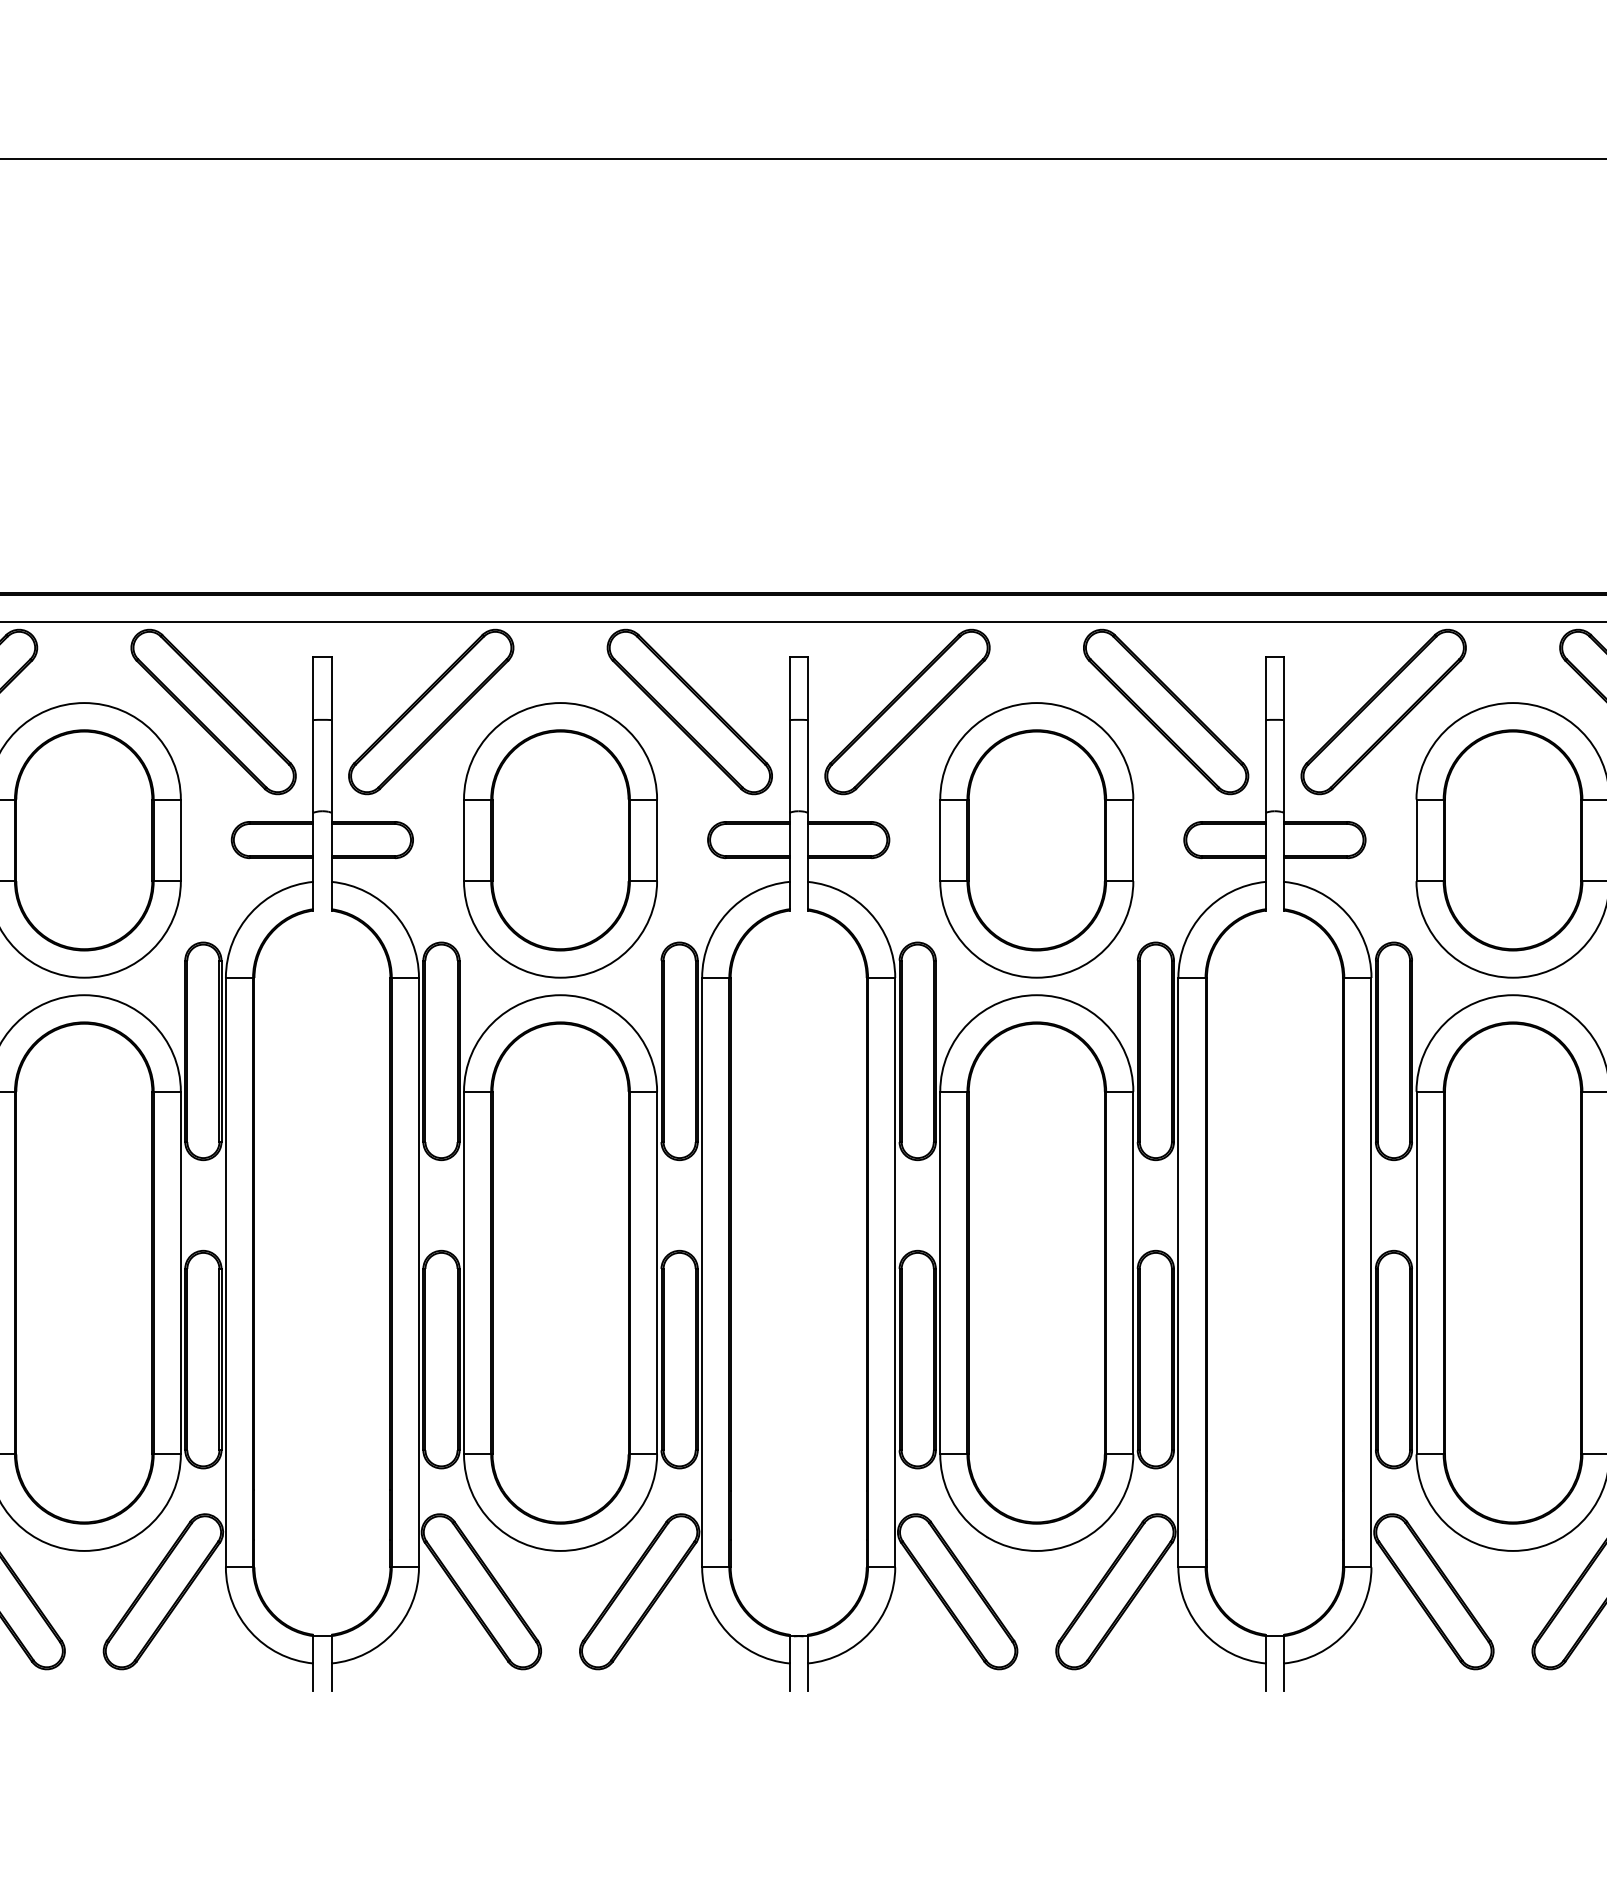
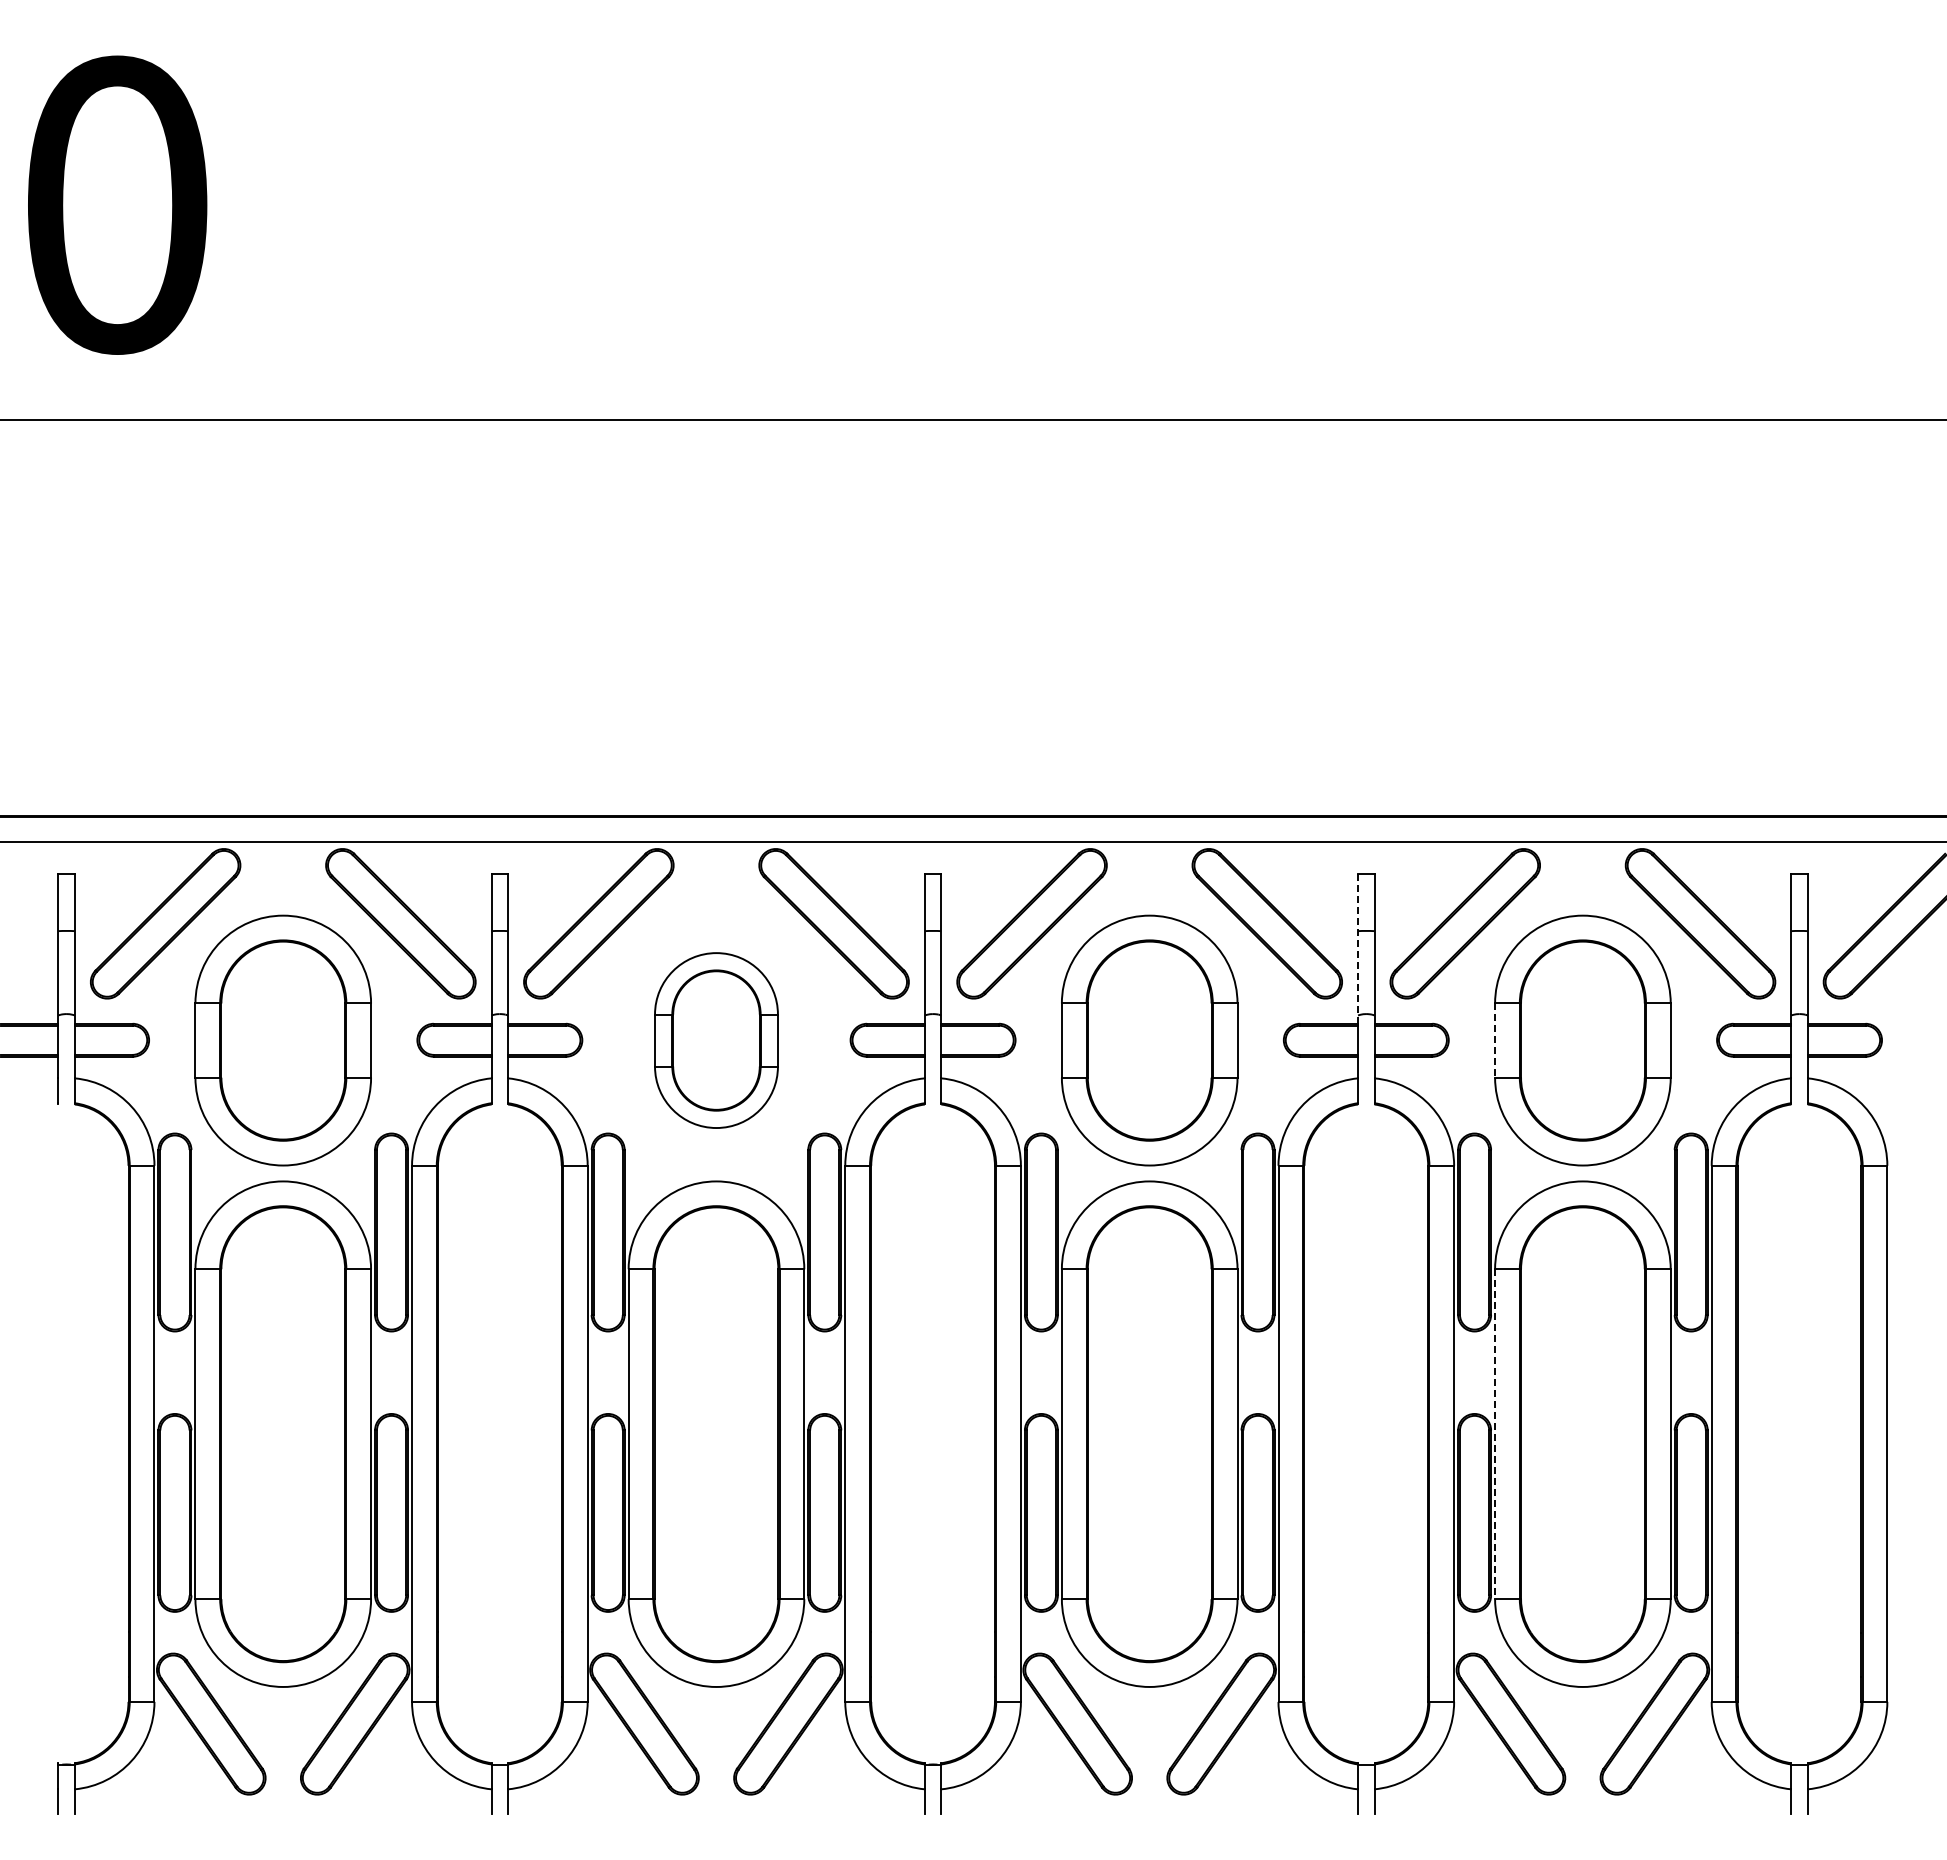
line: (1266, 739) -> (1358, 948), solid -> dashed
part: (560, 840) -> (716, 1040), size x0.7
line: (1416, 841) -> (1495, 1041), solid -> dashed
line: (1416, 1273) -> (1495, 1434), solid -> dashed

